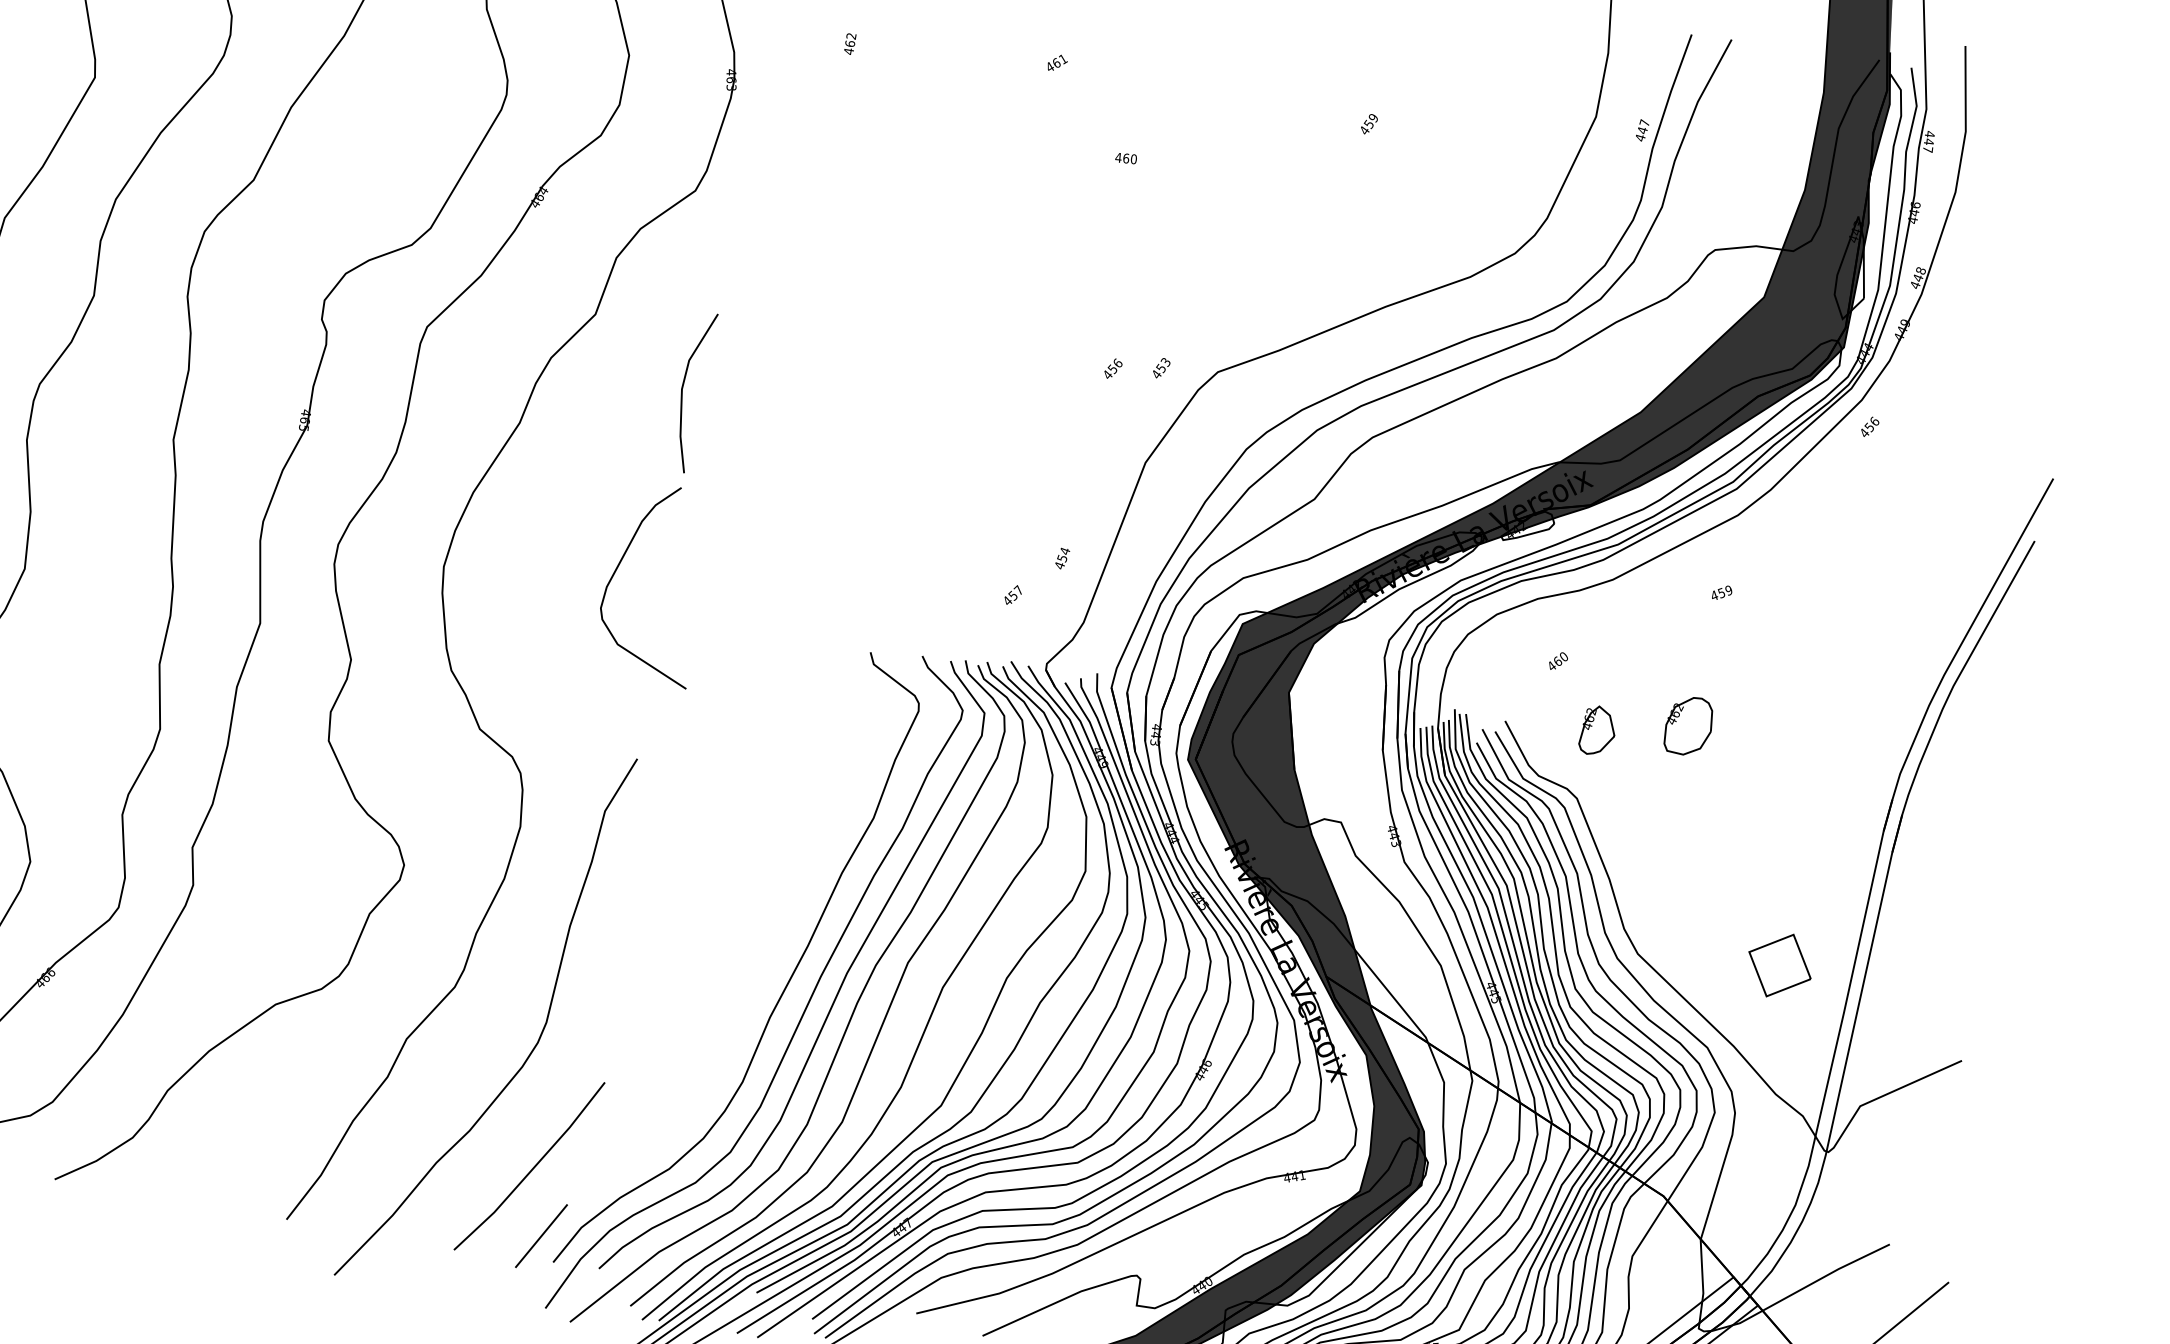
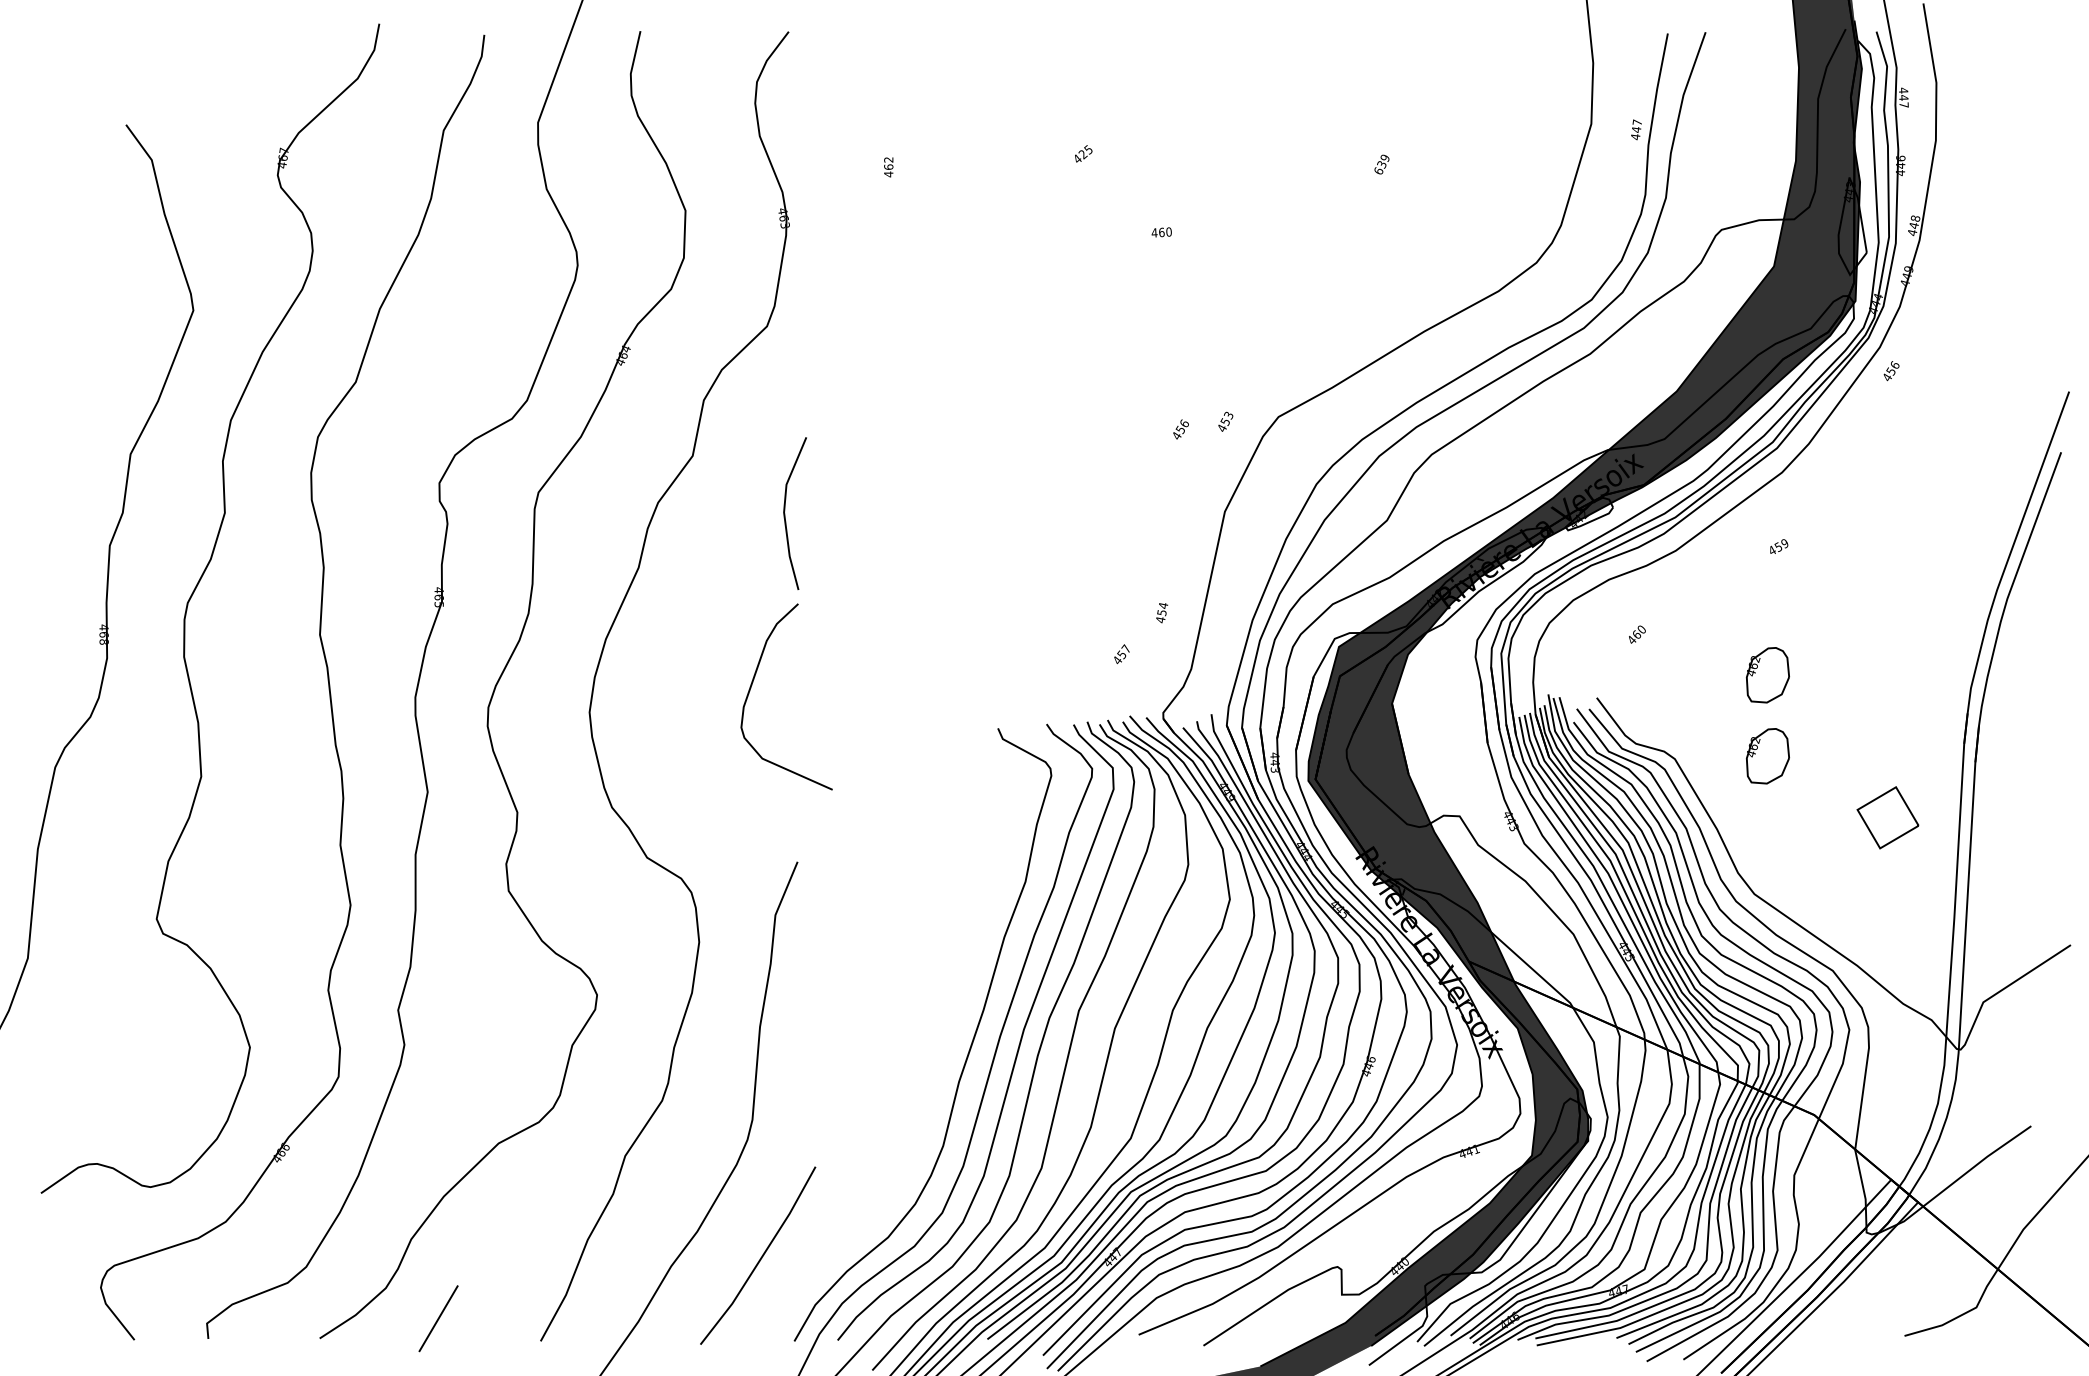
text: (1059, 61) -> (1085, 152), 461 -> 425
text: (1367, 127) -> (1380, 167), 459 -> 639
part: (1598, 731) -> (1684, 693), removed
part: (1674, 811) -> (1767, 756), added
part: (1779, 965) -> (1887, 817), moved
line: (541, 1235) -> (438, 1318), moved

